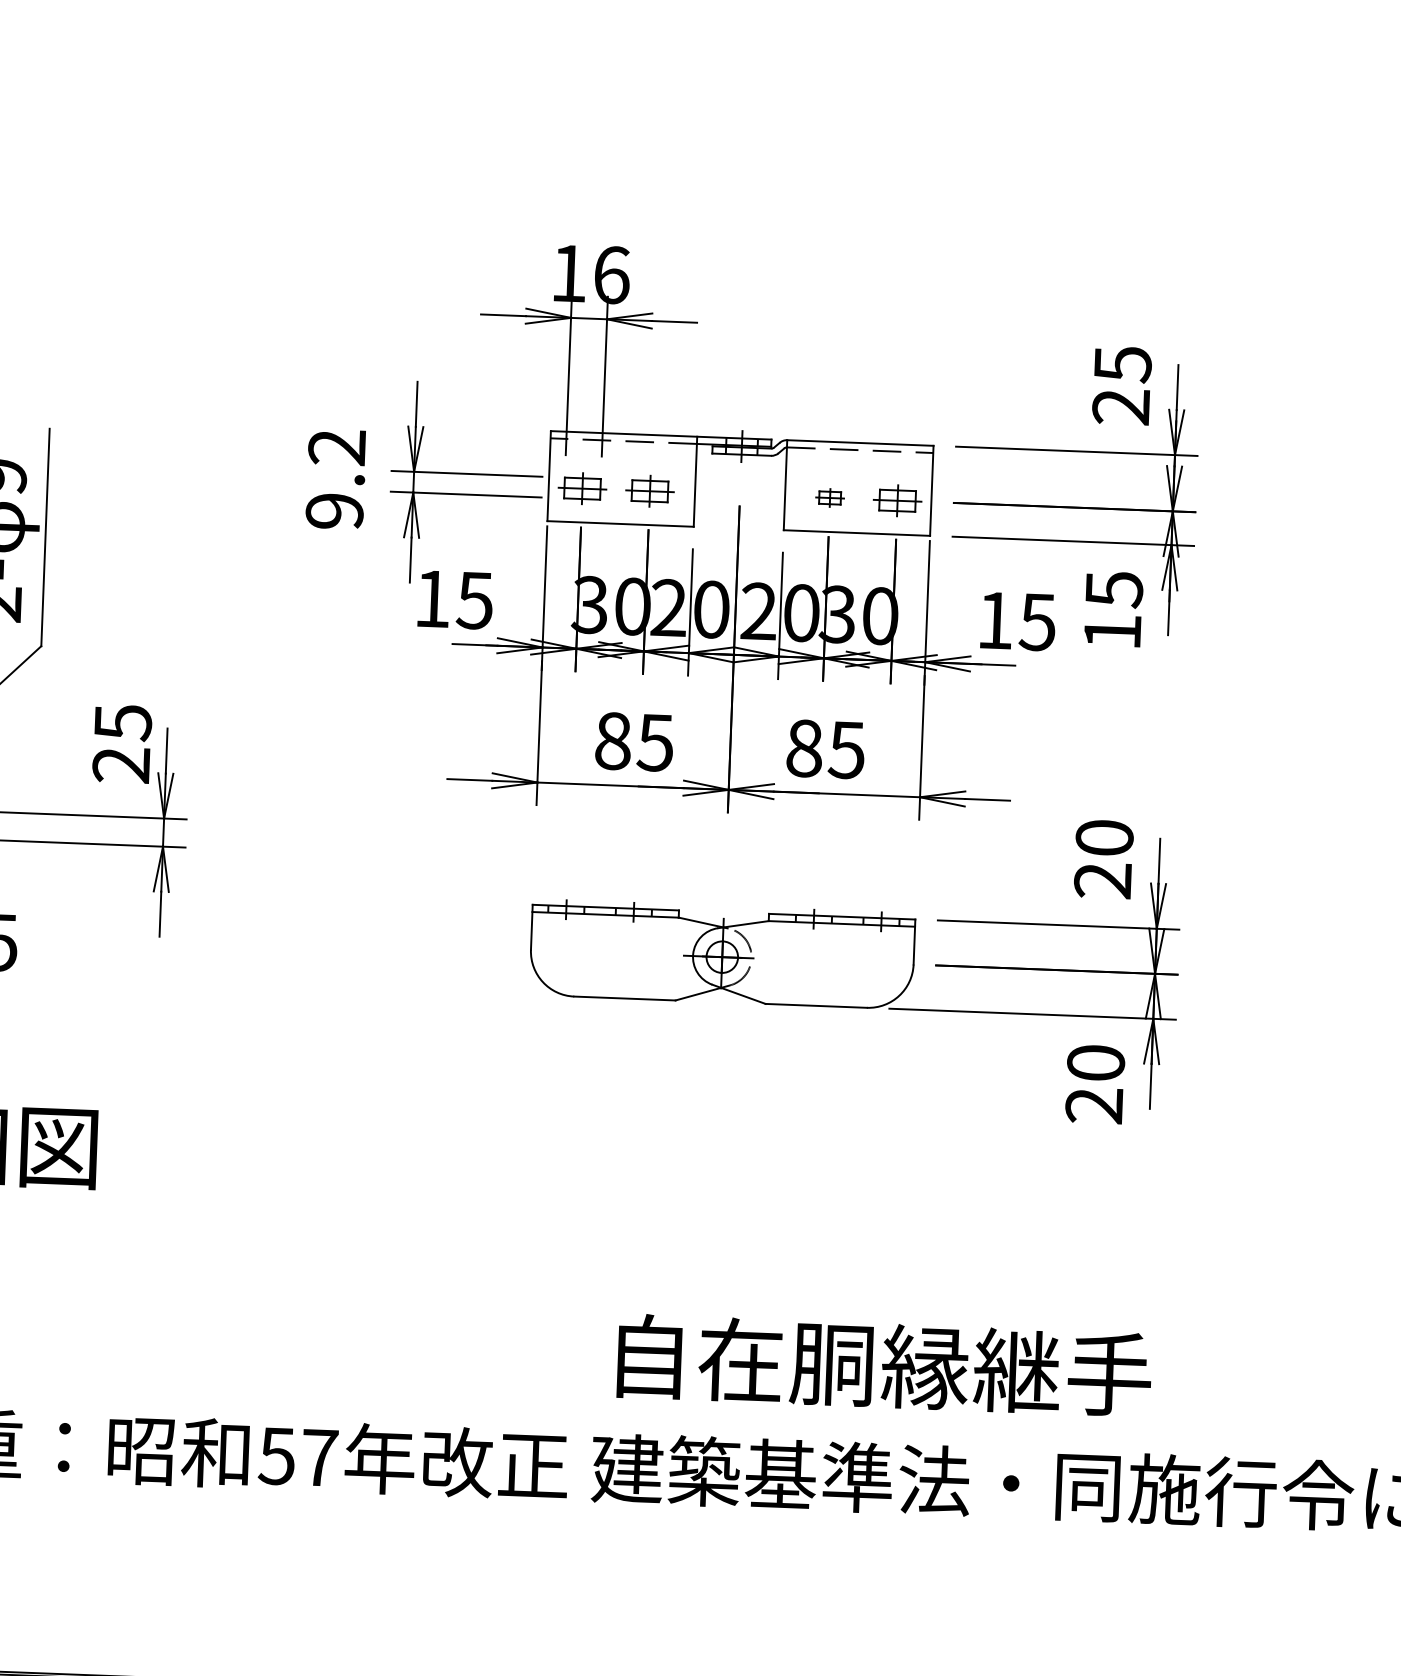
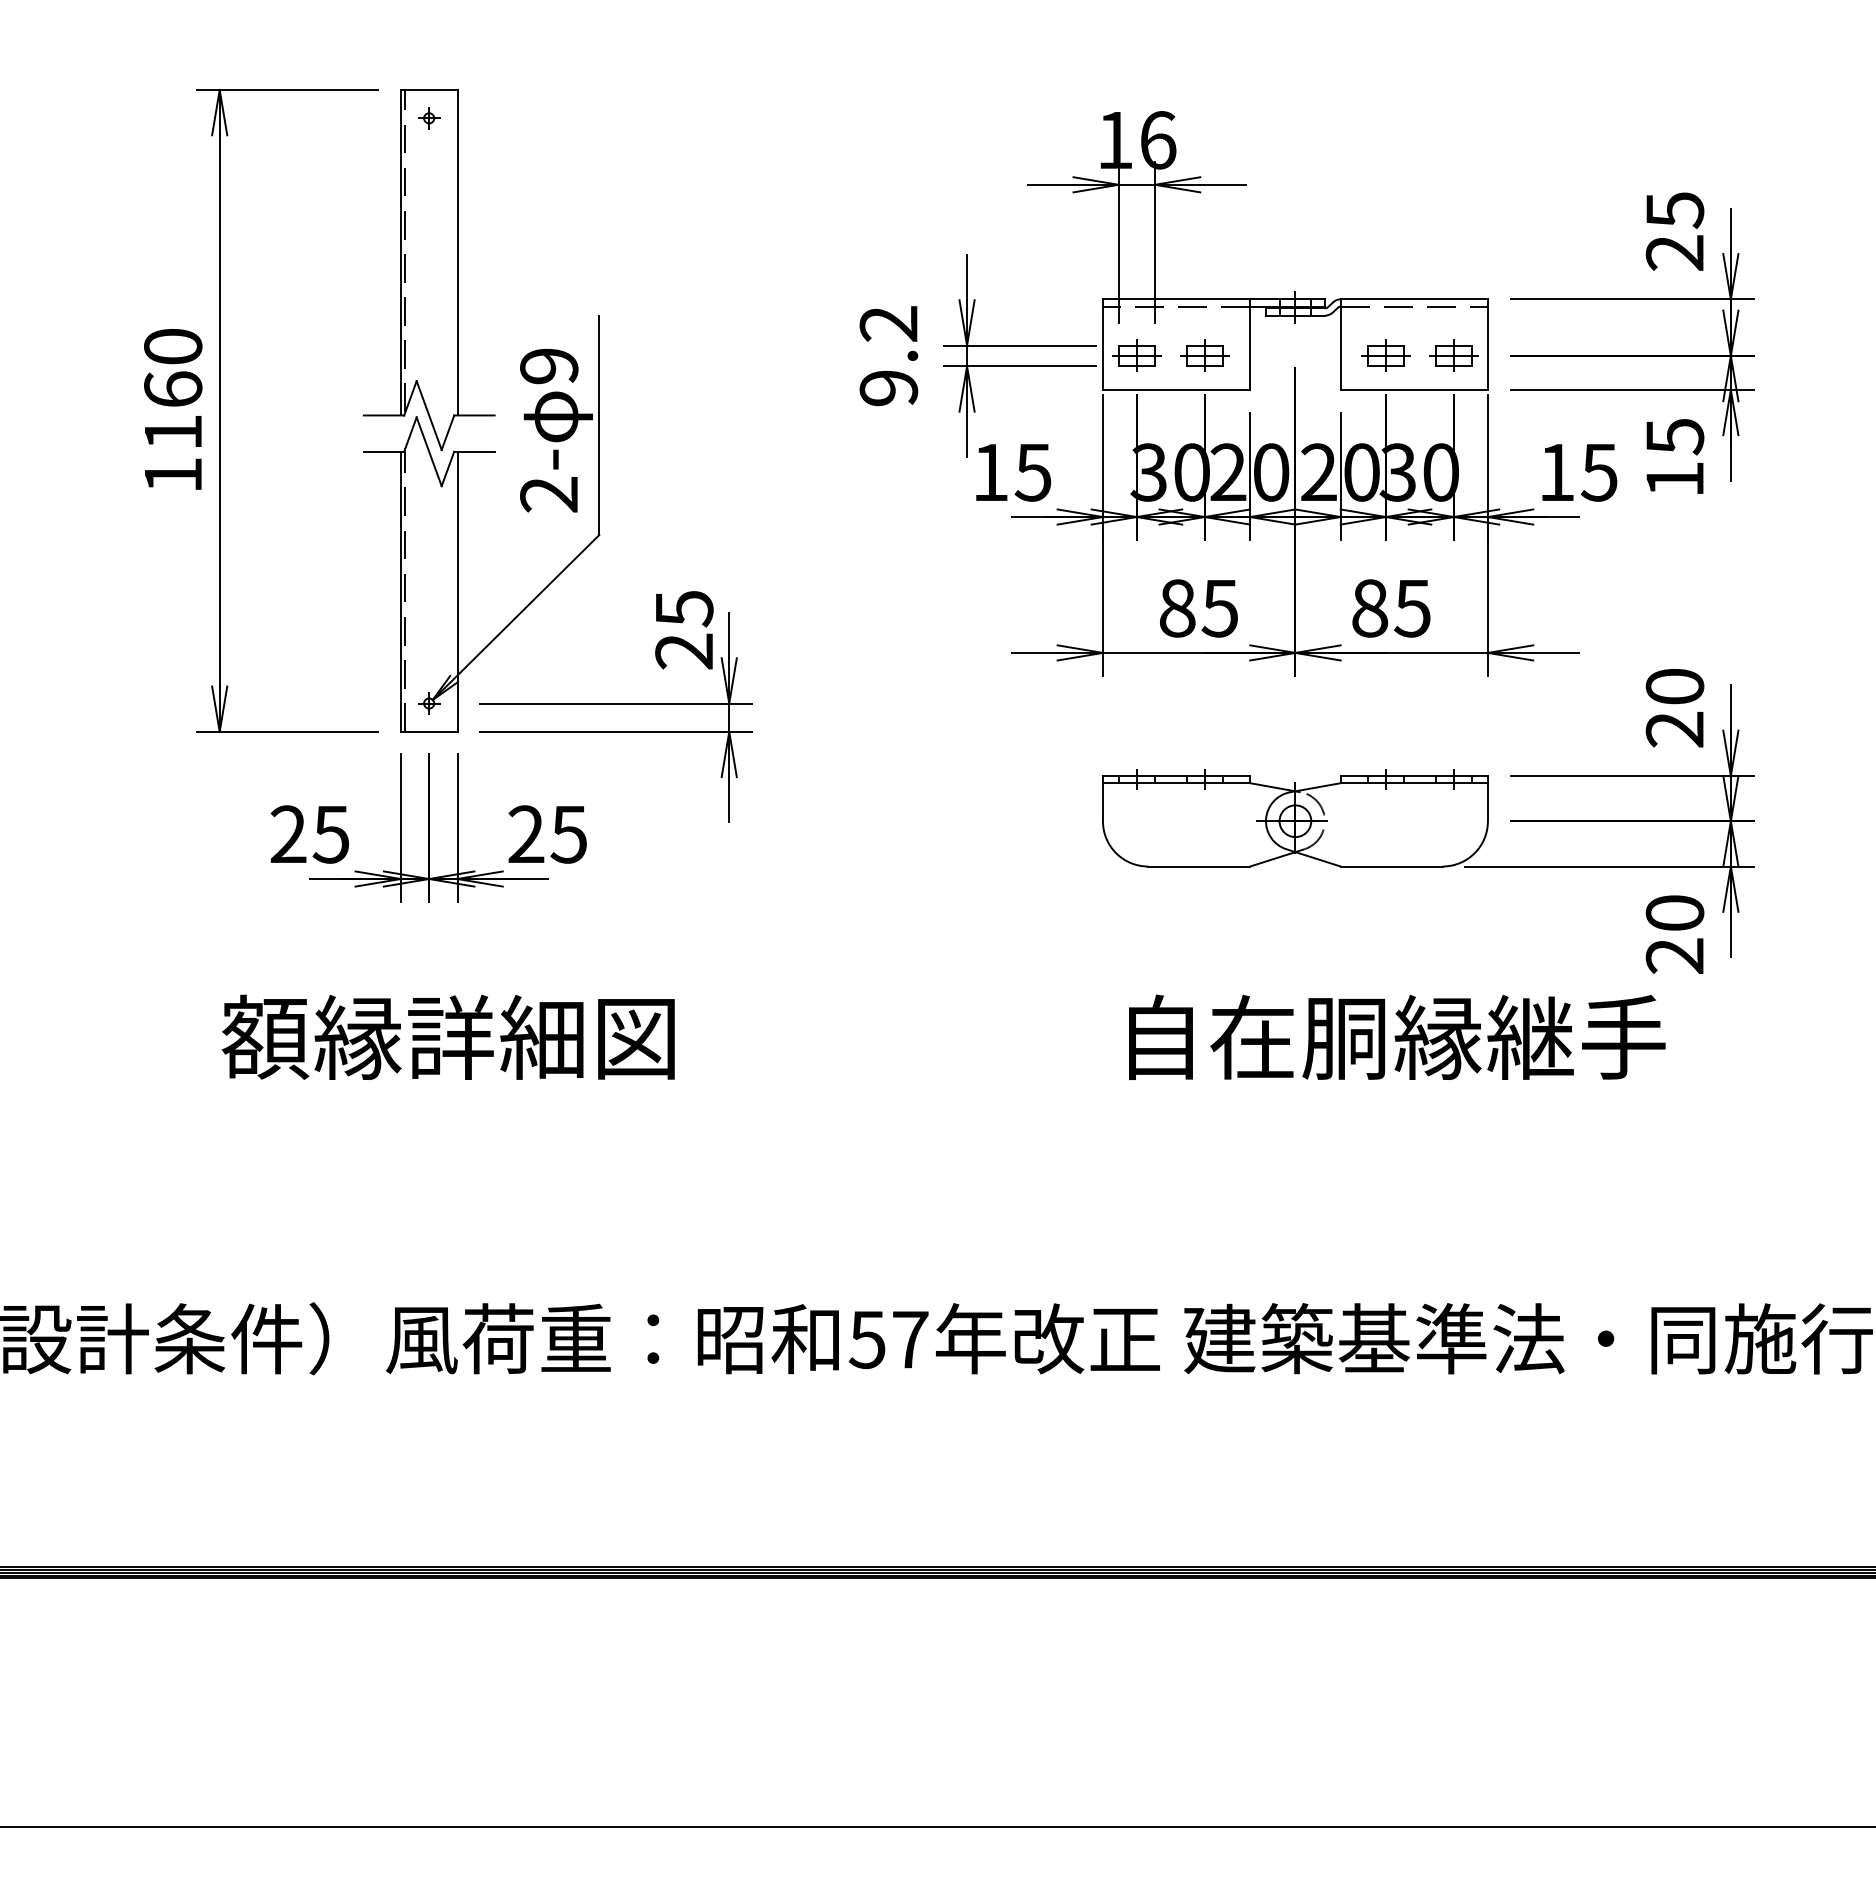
part: (829, 497) -> (1385, 355), size x1.67
text: (884, 1364) -> (1397, 1036), moved

